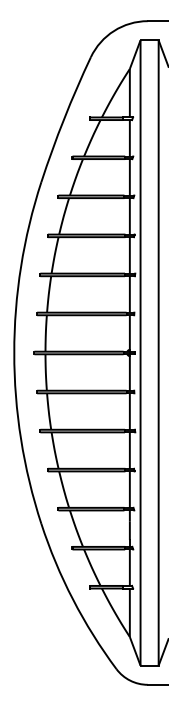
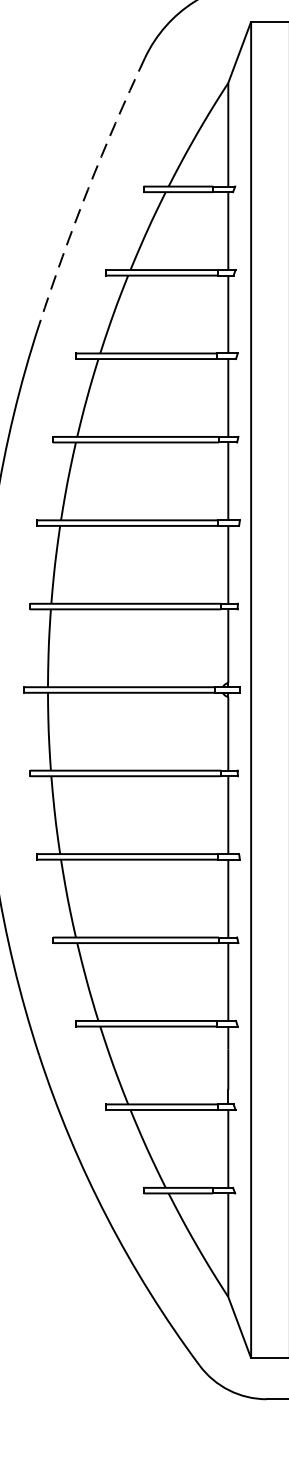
arc: (64, 118) -> (88, 188), solid -> dashed

